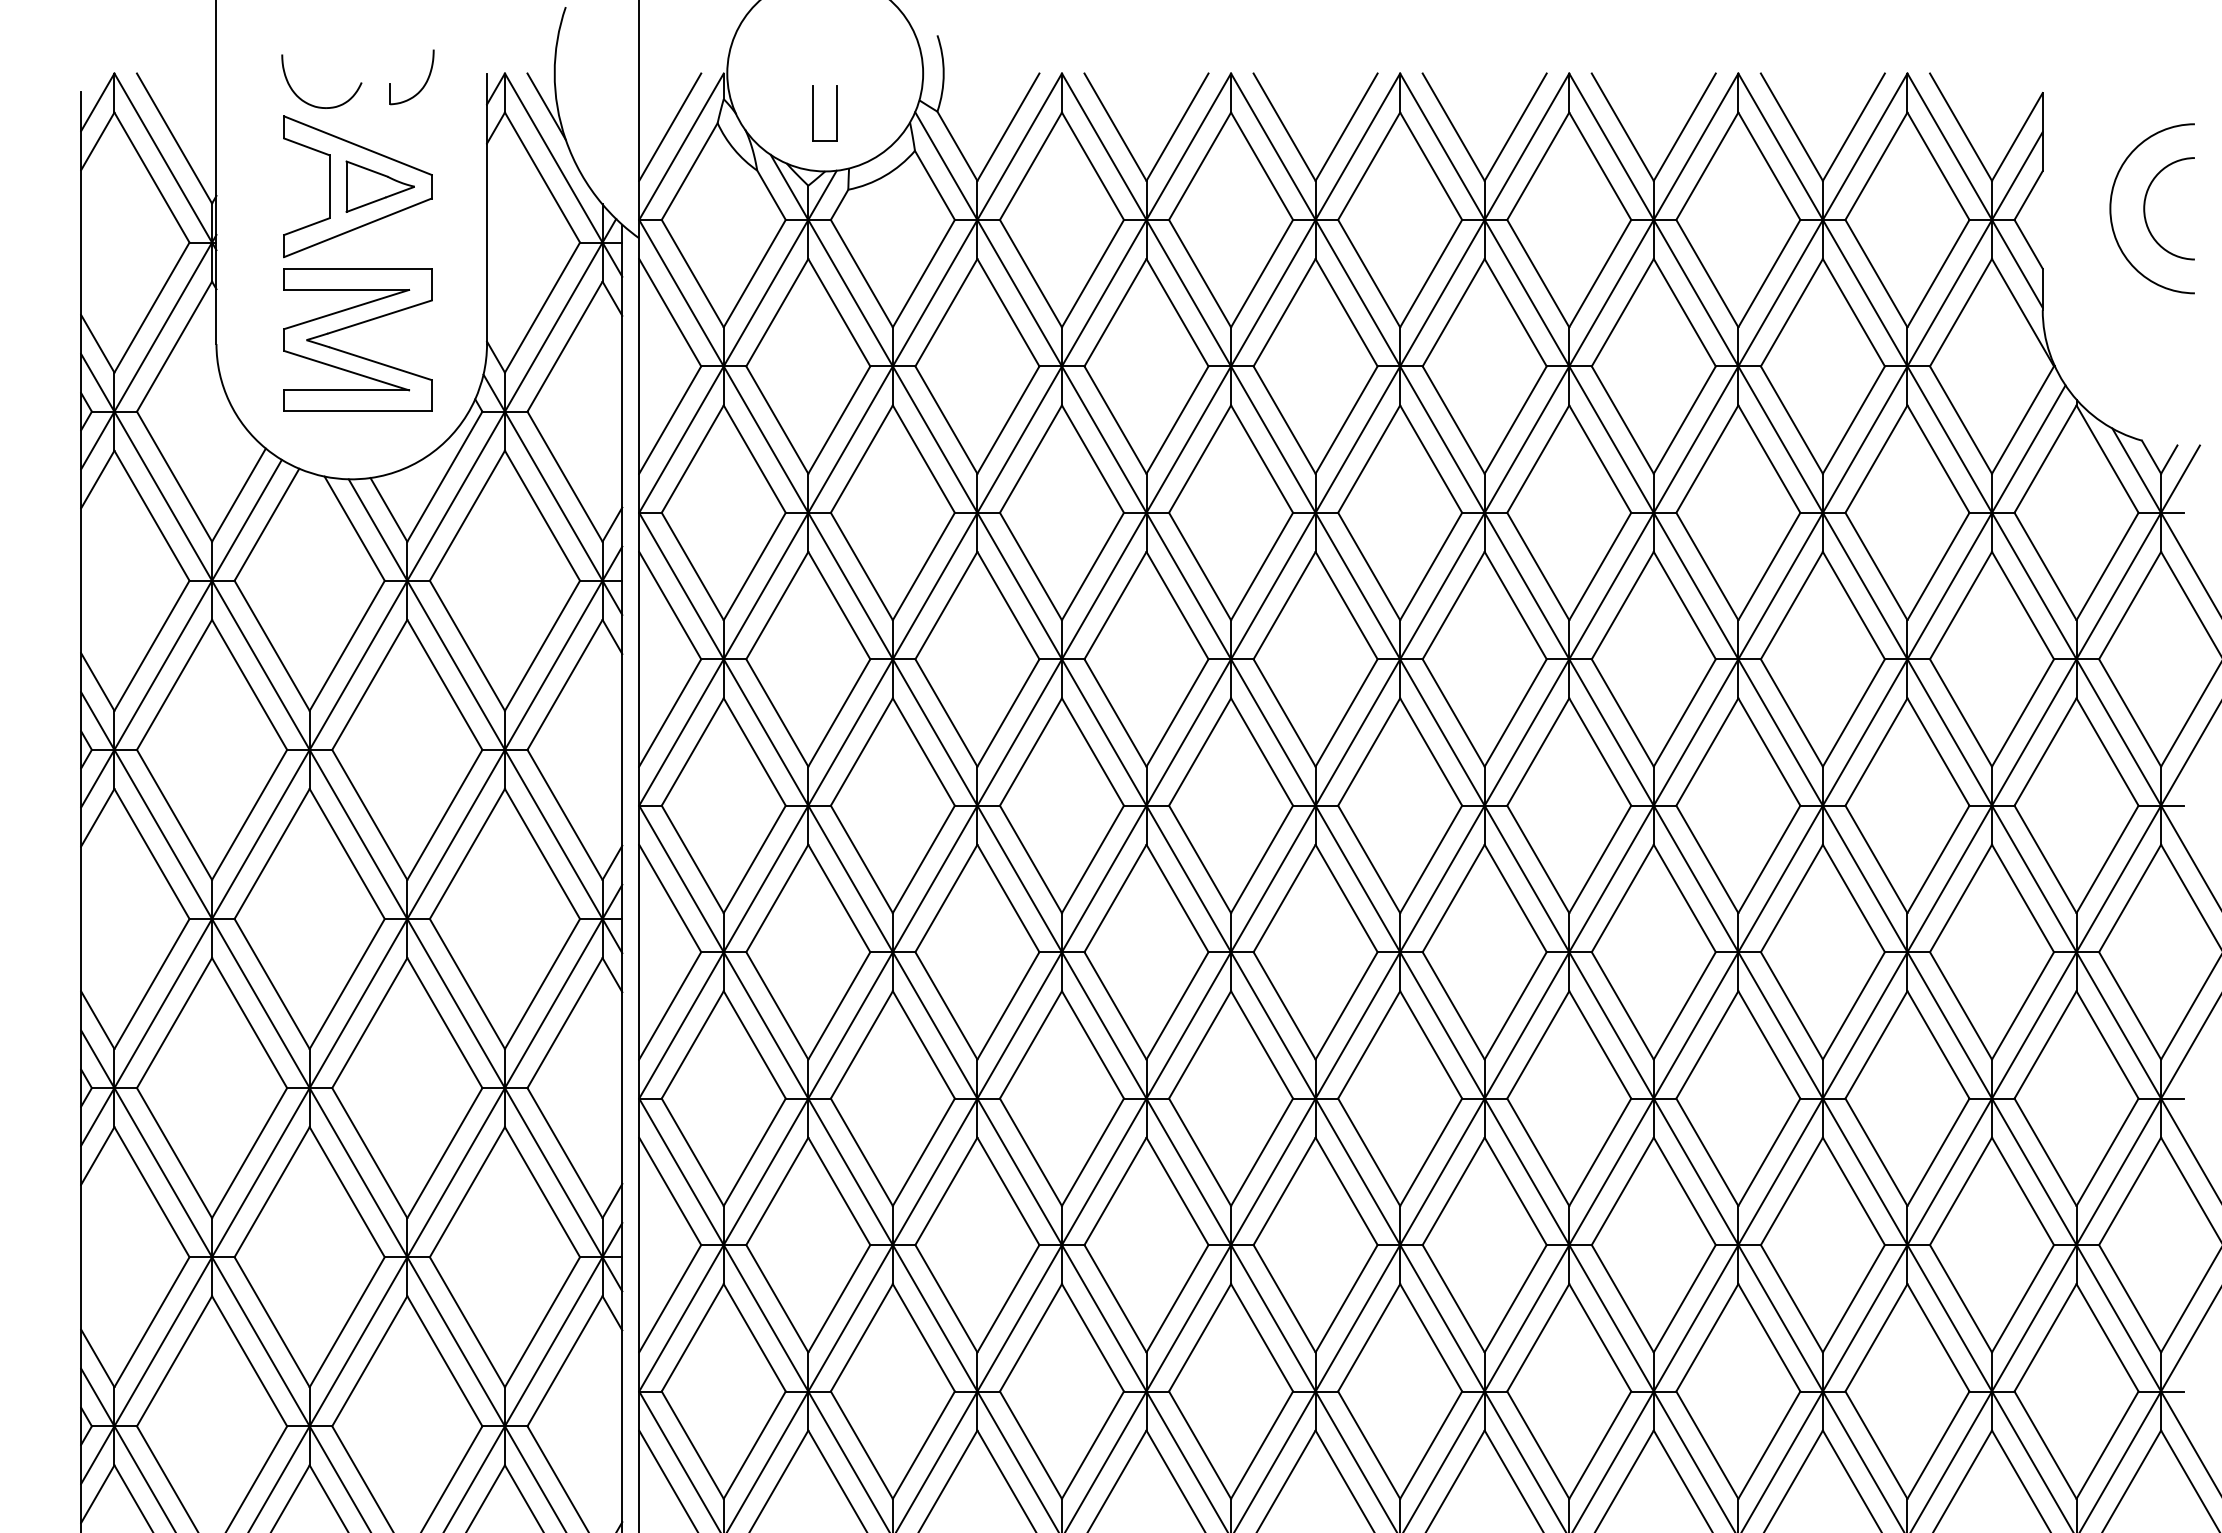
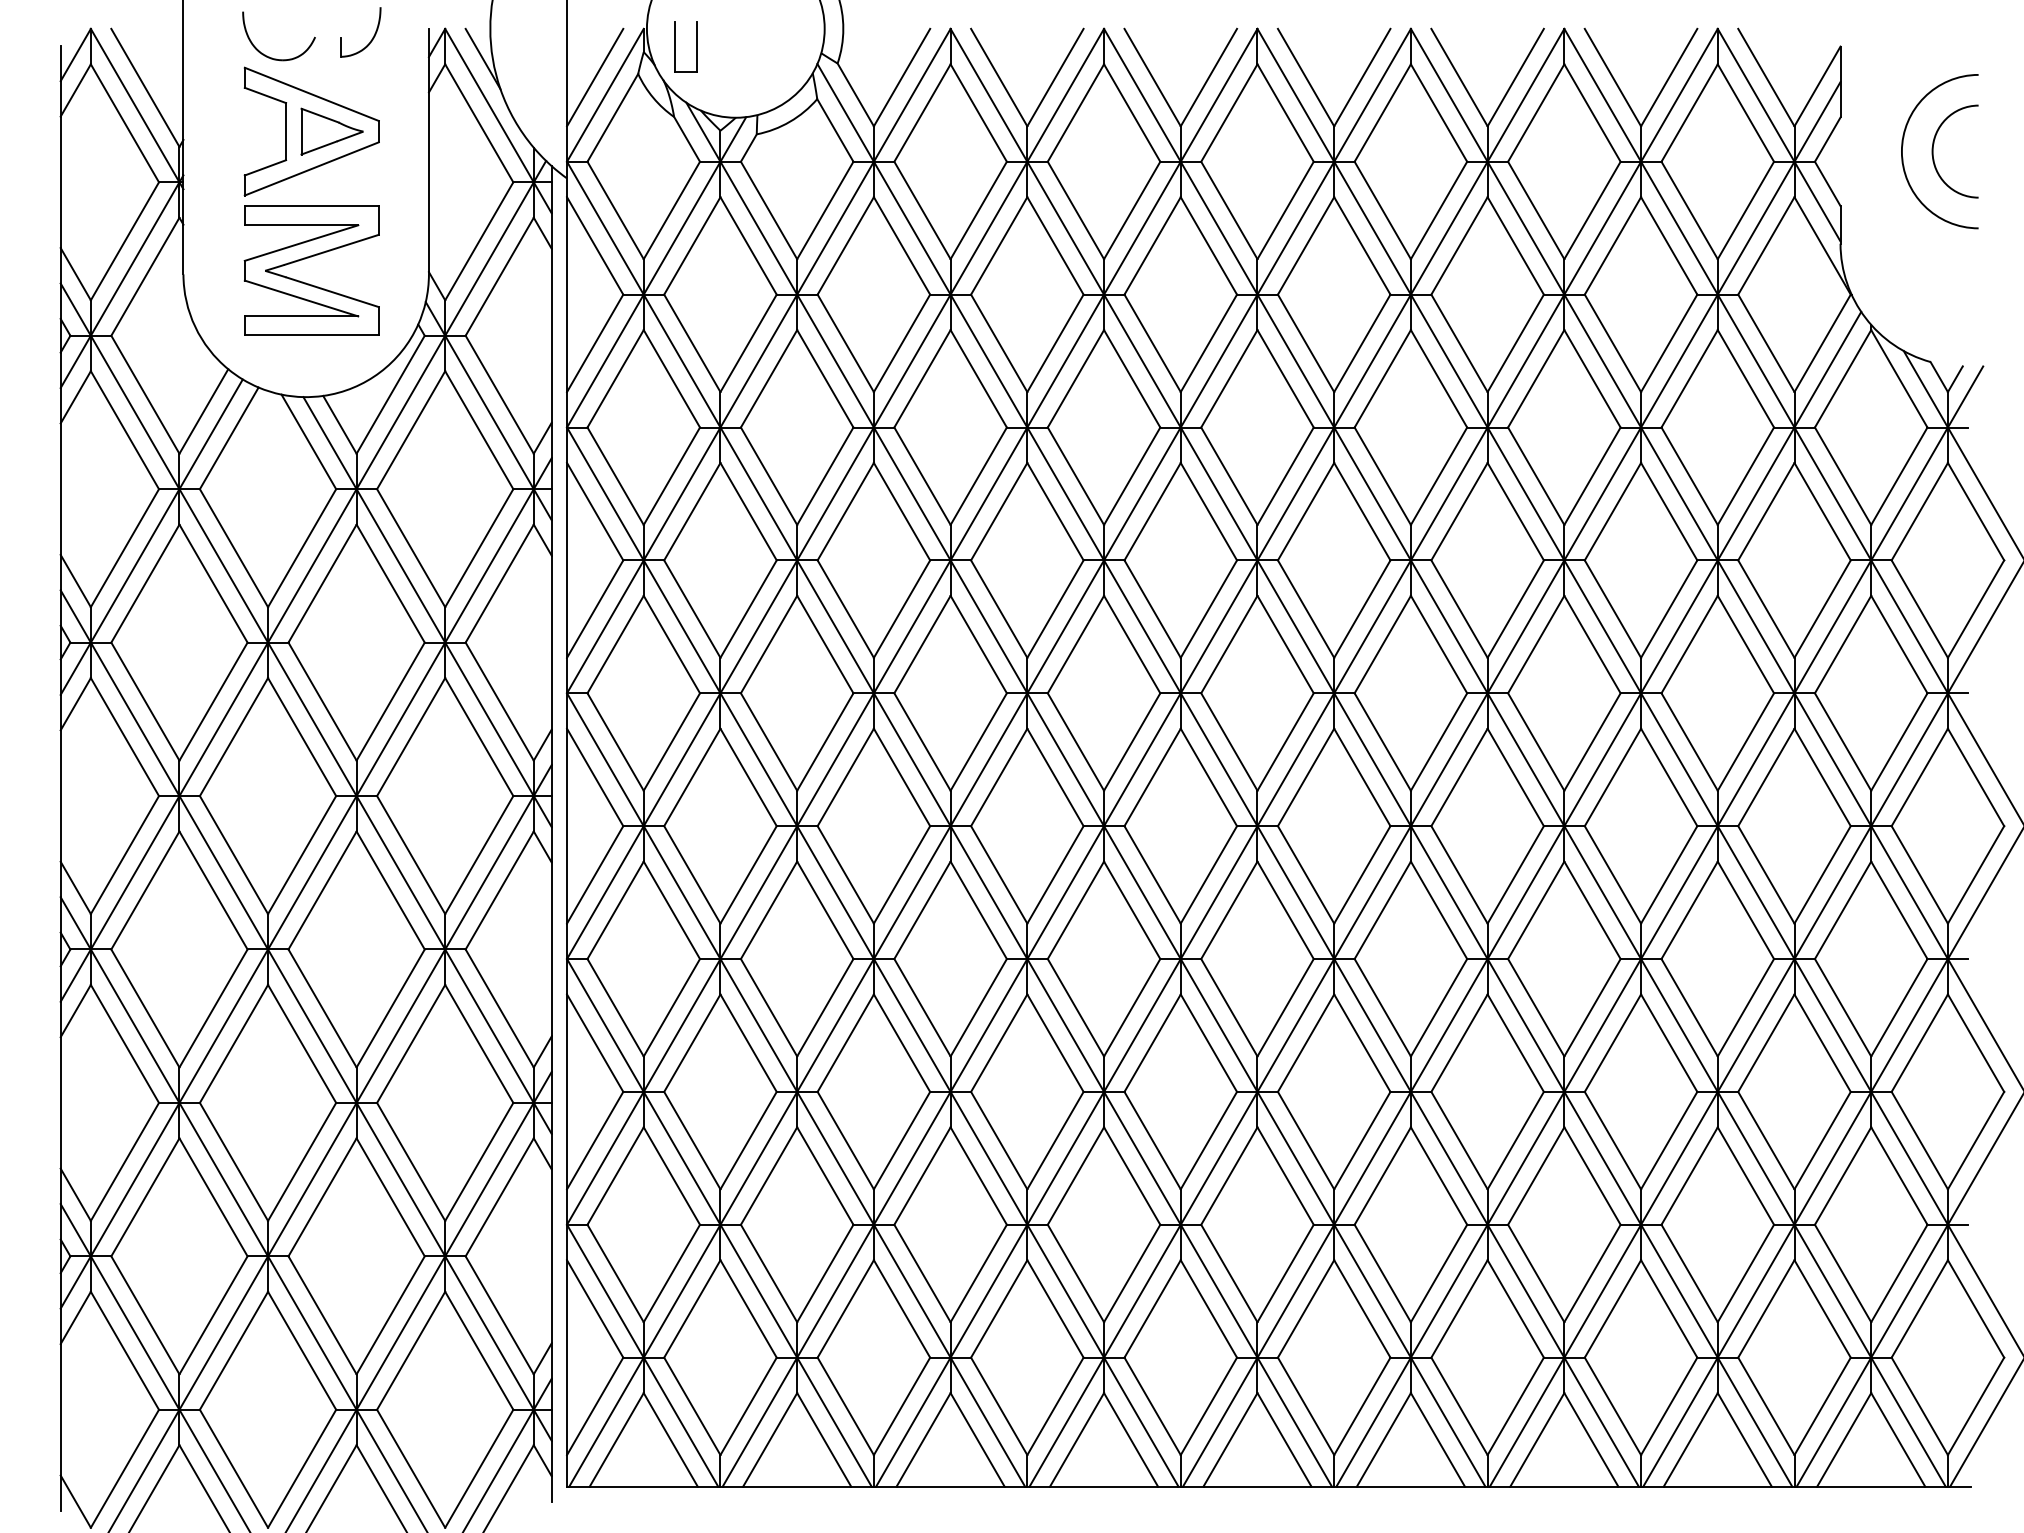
part: (813, 112) -> (675, 46), moved

